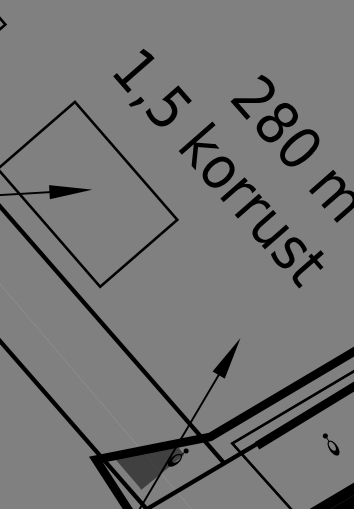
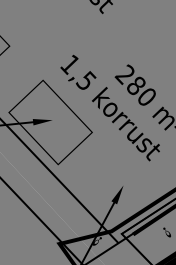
fill: (147, 465) -> (83, 245), removed

